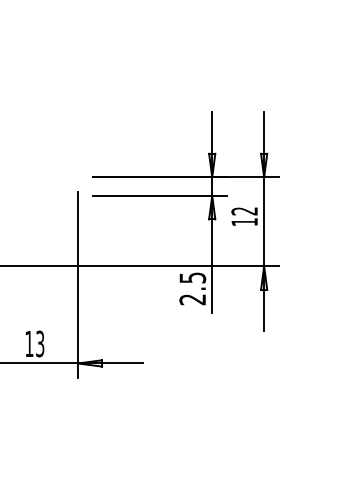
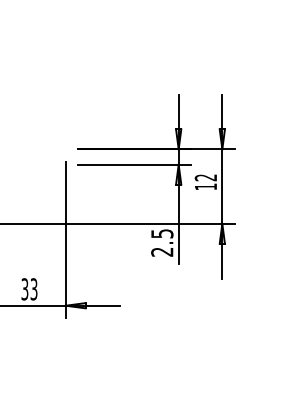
text: (29, 343) -> (25, 288), 13 -> 33

